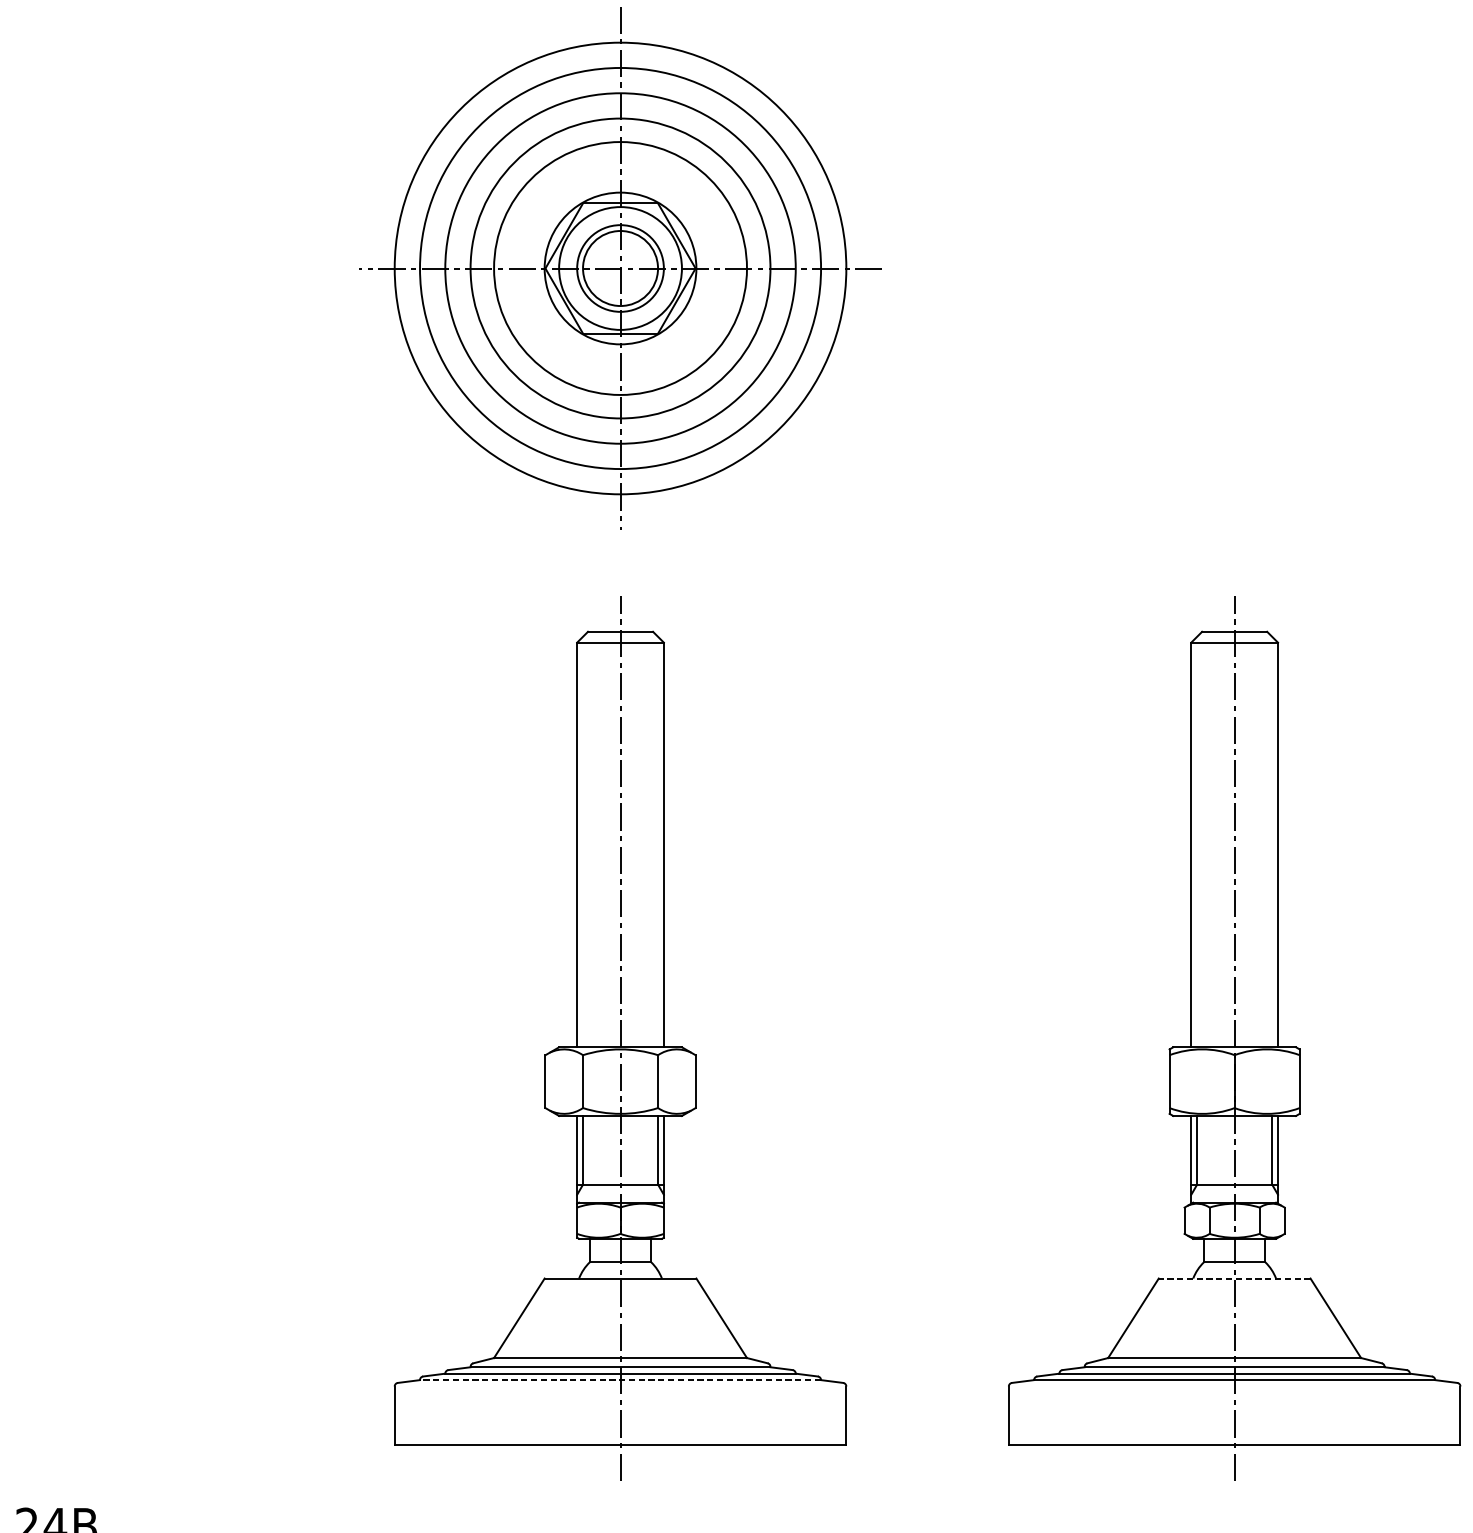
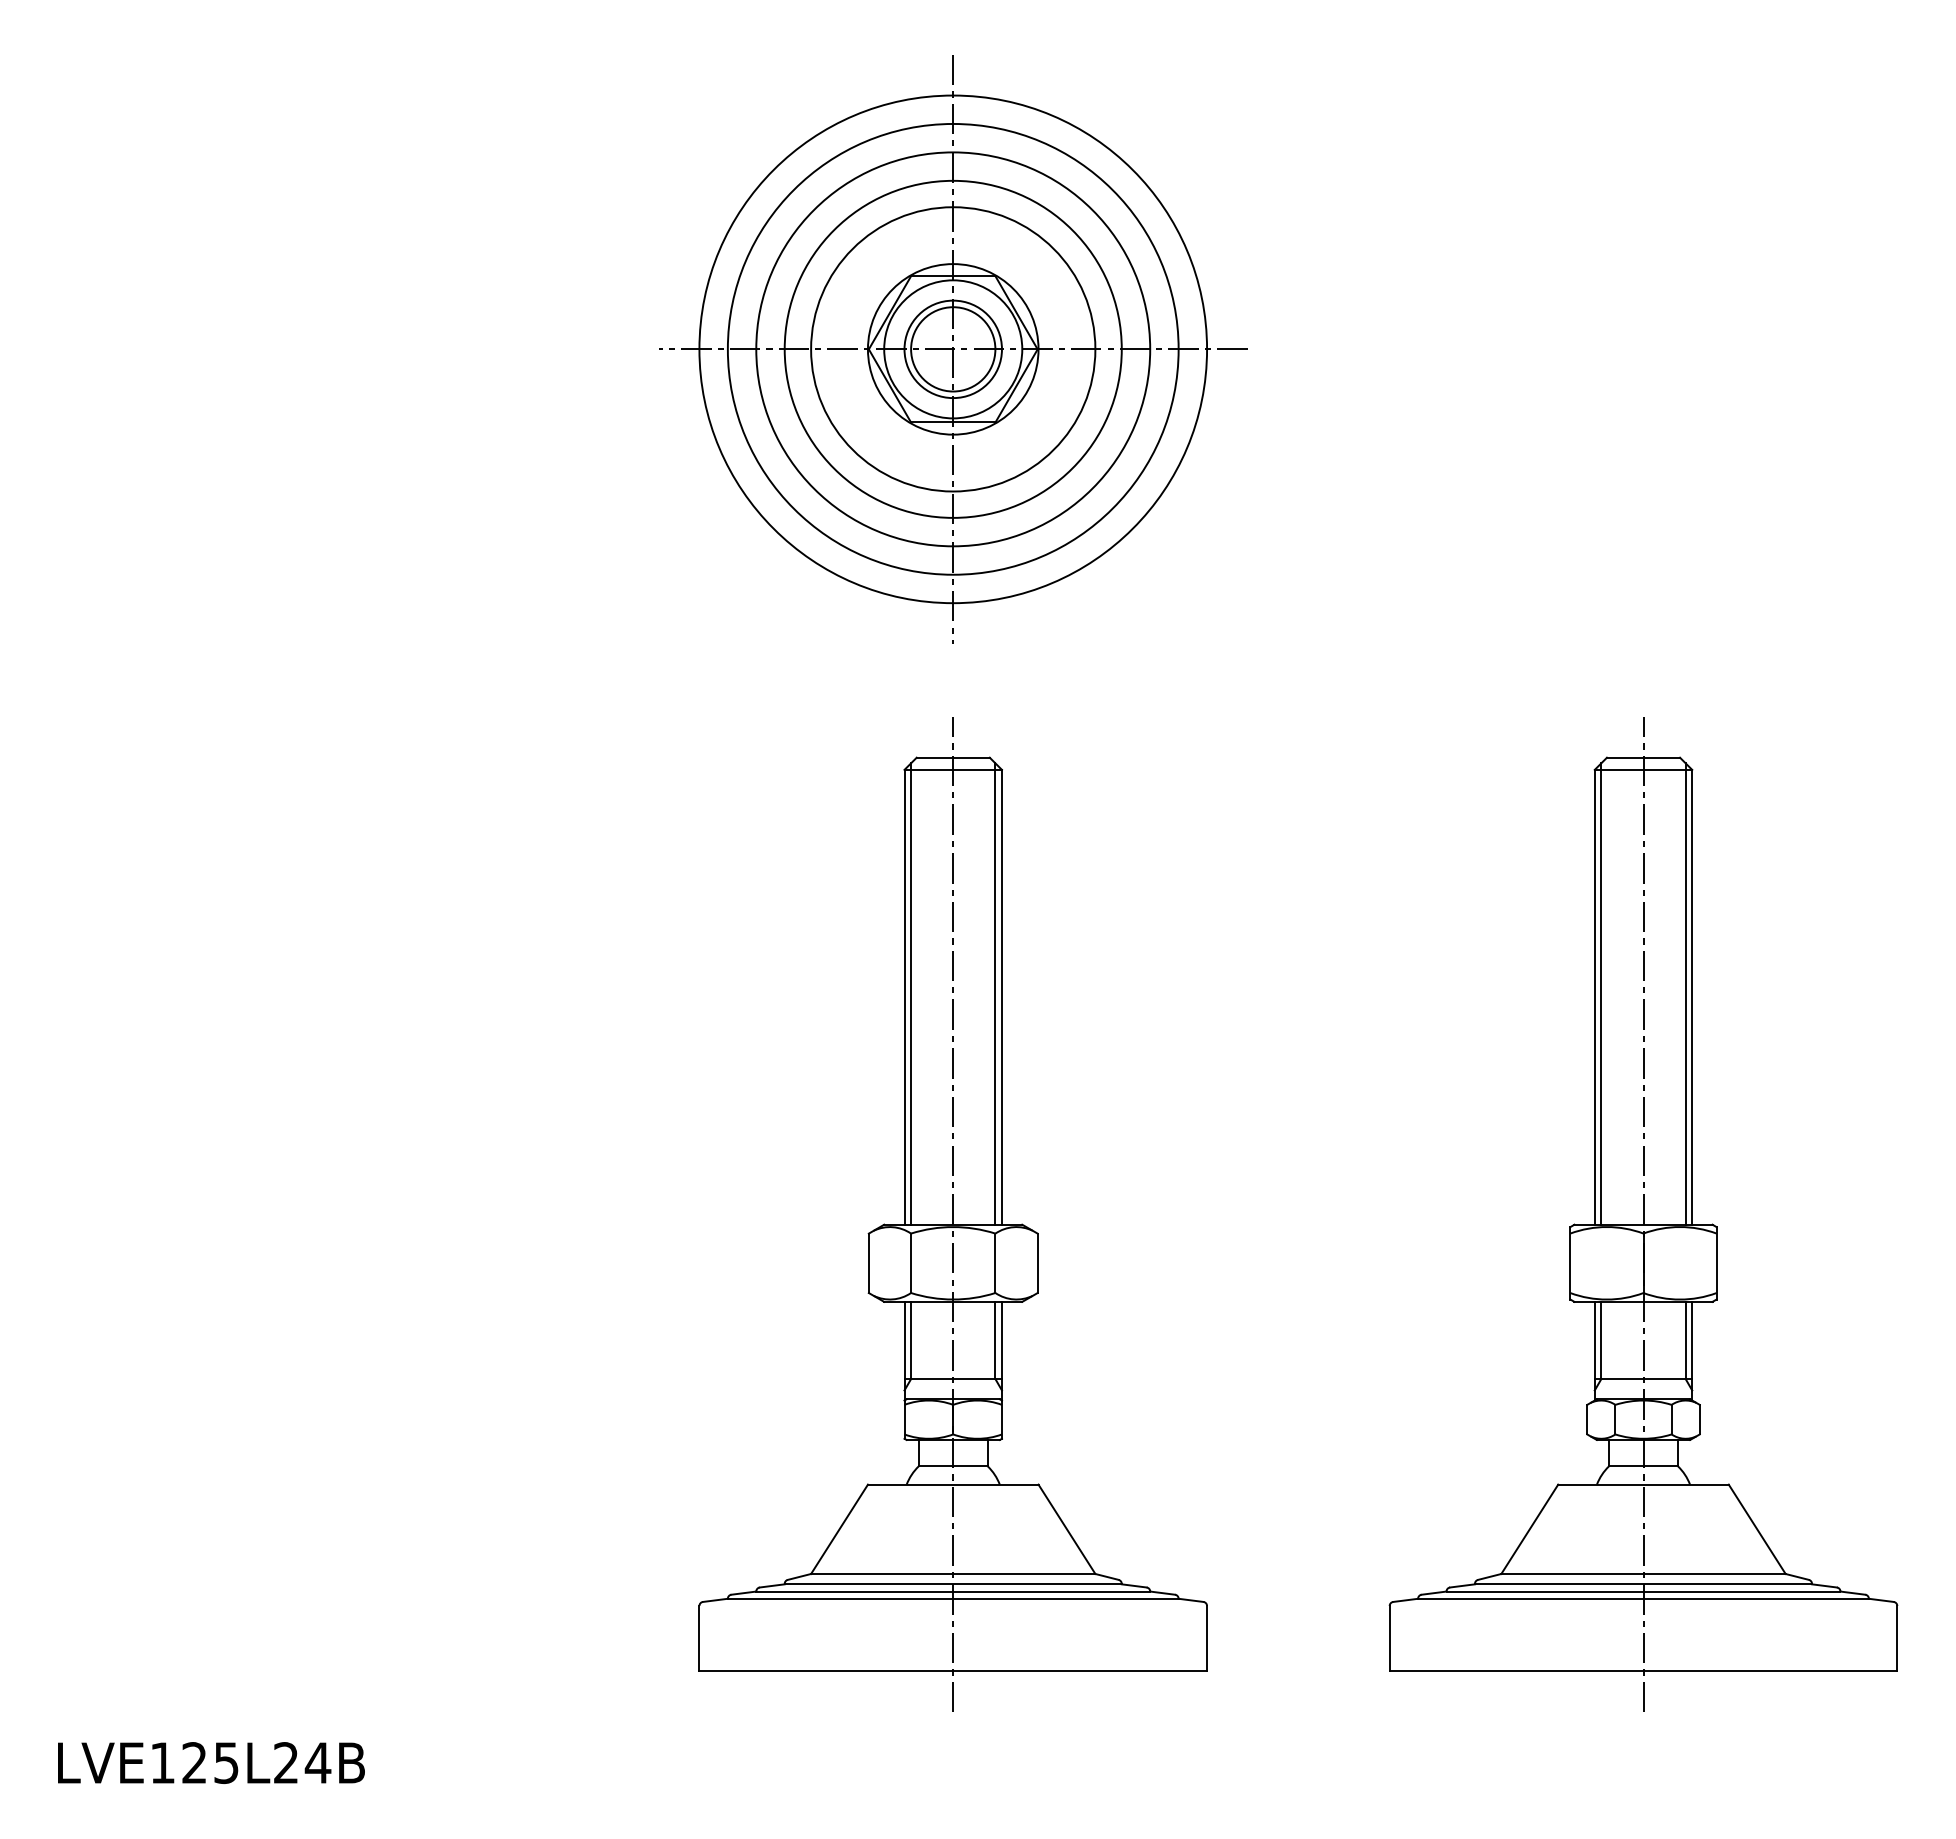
line: (583, 841) -> (911, 993), added
line: (658, 841) -> (995, 993), added
line: (1197, 841) -> (1601, 993), added
line: (1272, 841) -> (1685, 993), added
line: (1234, 1278) -> (1643, 1484), dashed -> solid
line: (619, 1379) -> (952, 1598), dashed -> solid

